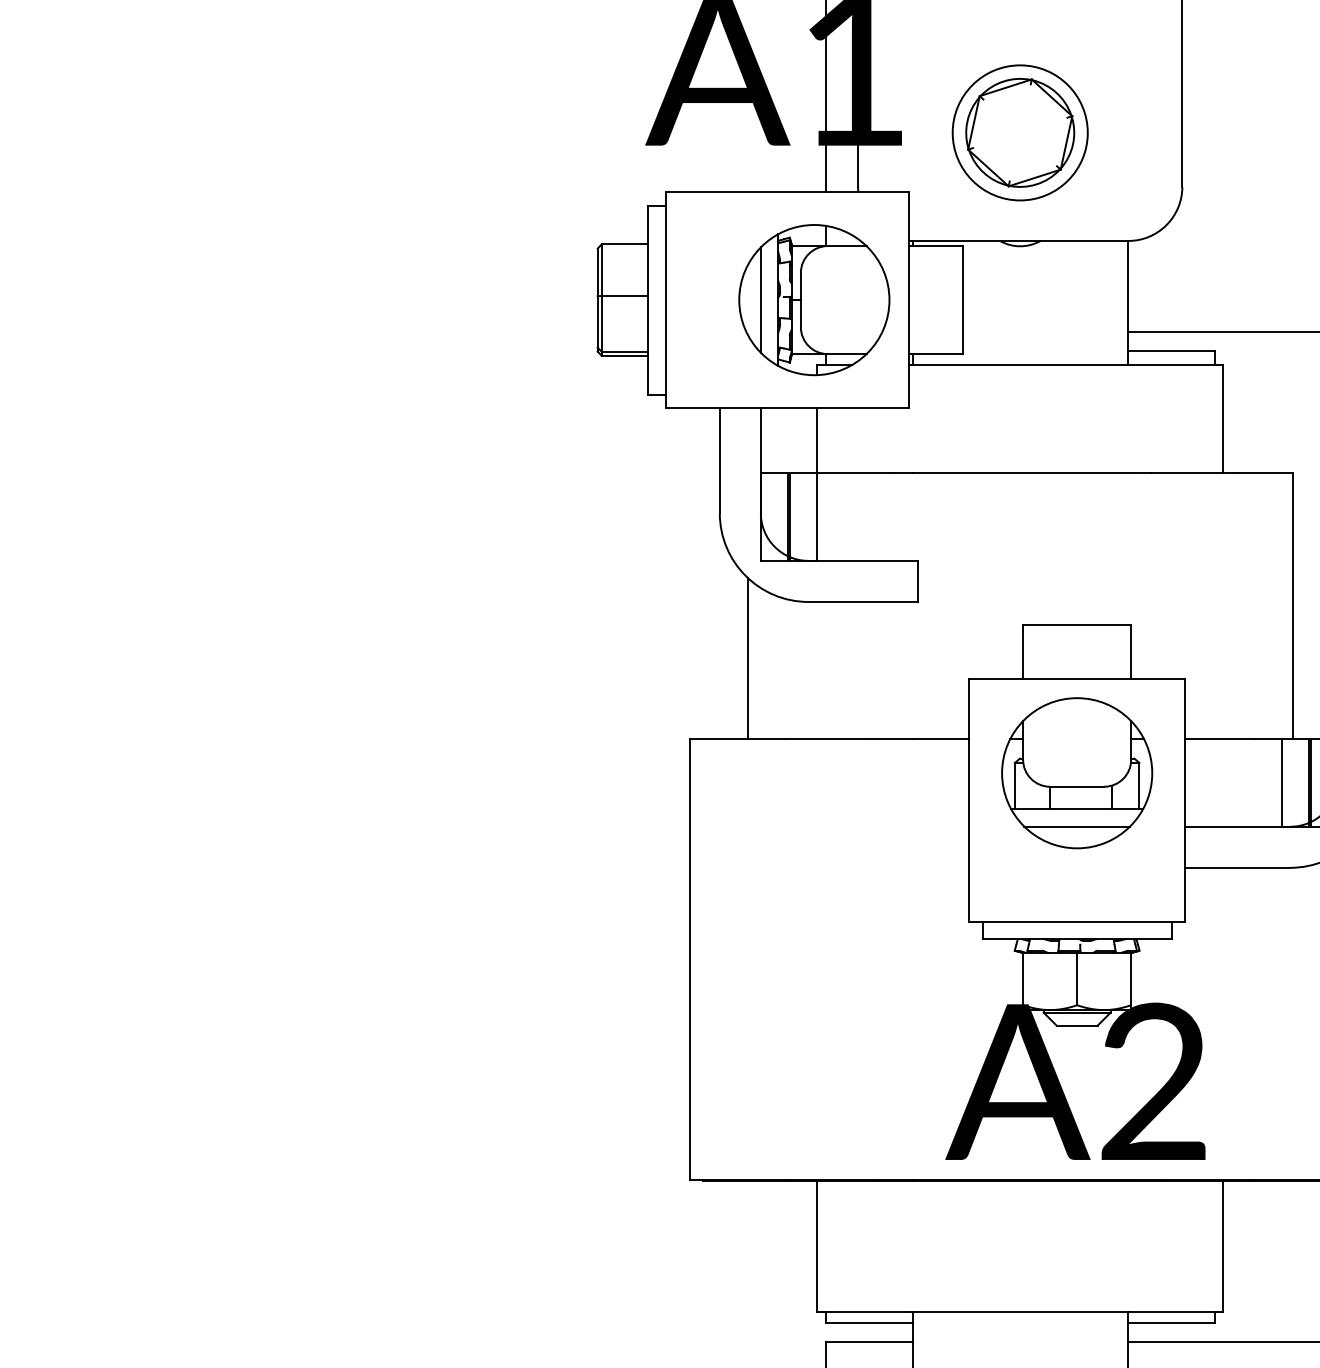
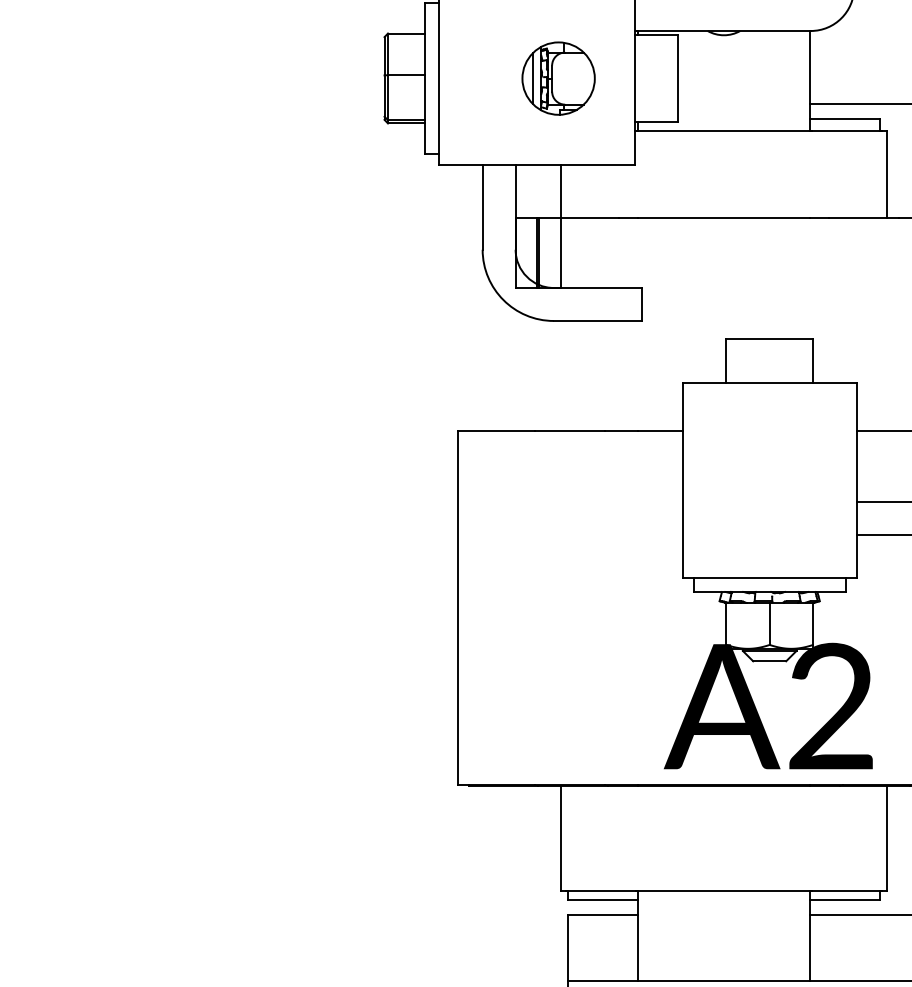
part: (814, 300) -> (558, 78), size x0.6
line: (747, 658) -> (504, 366), removed
part: (1077, 773) -> (769, 458), removed

